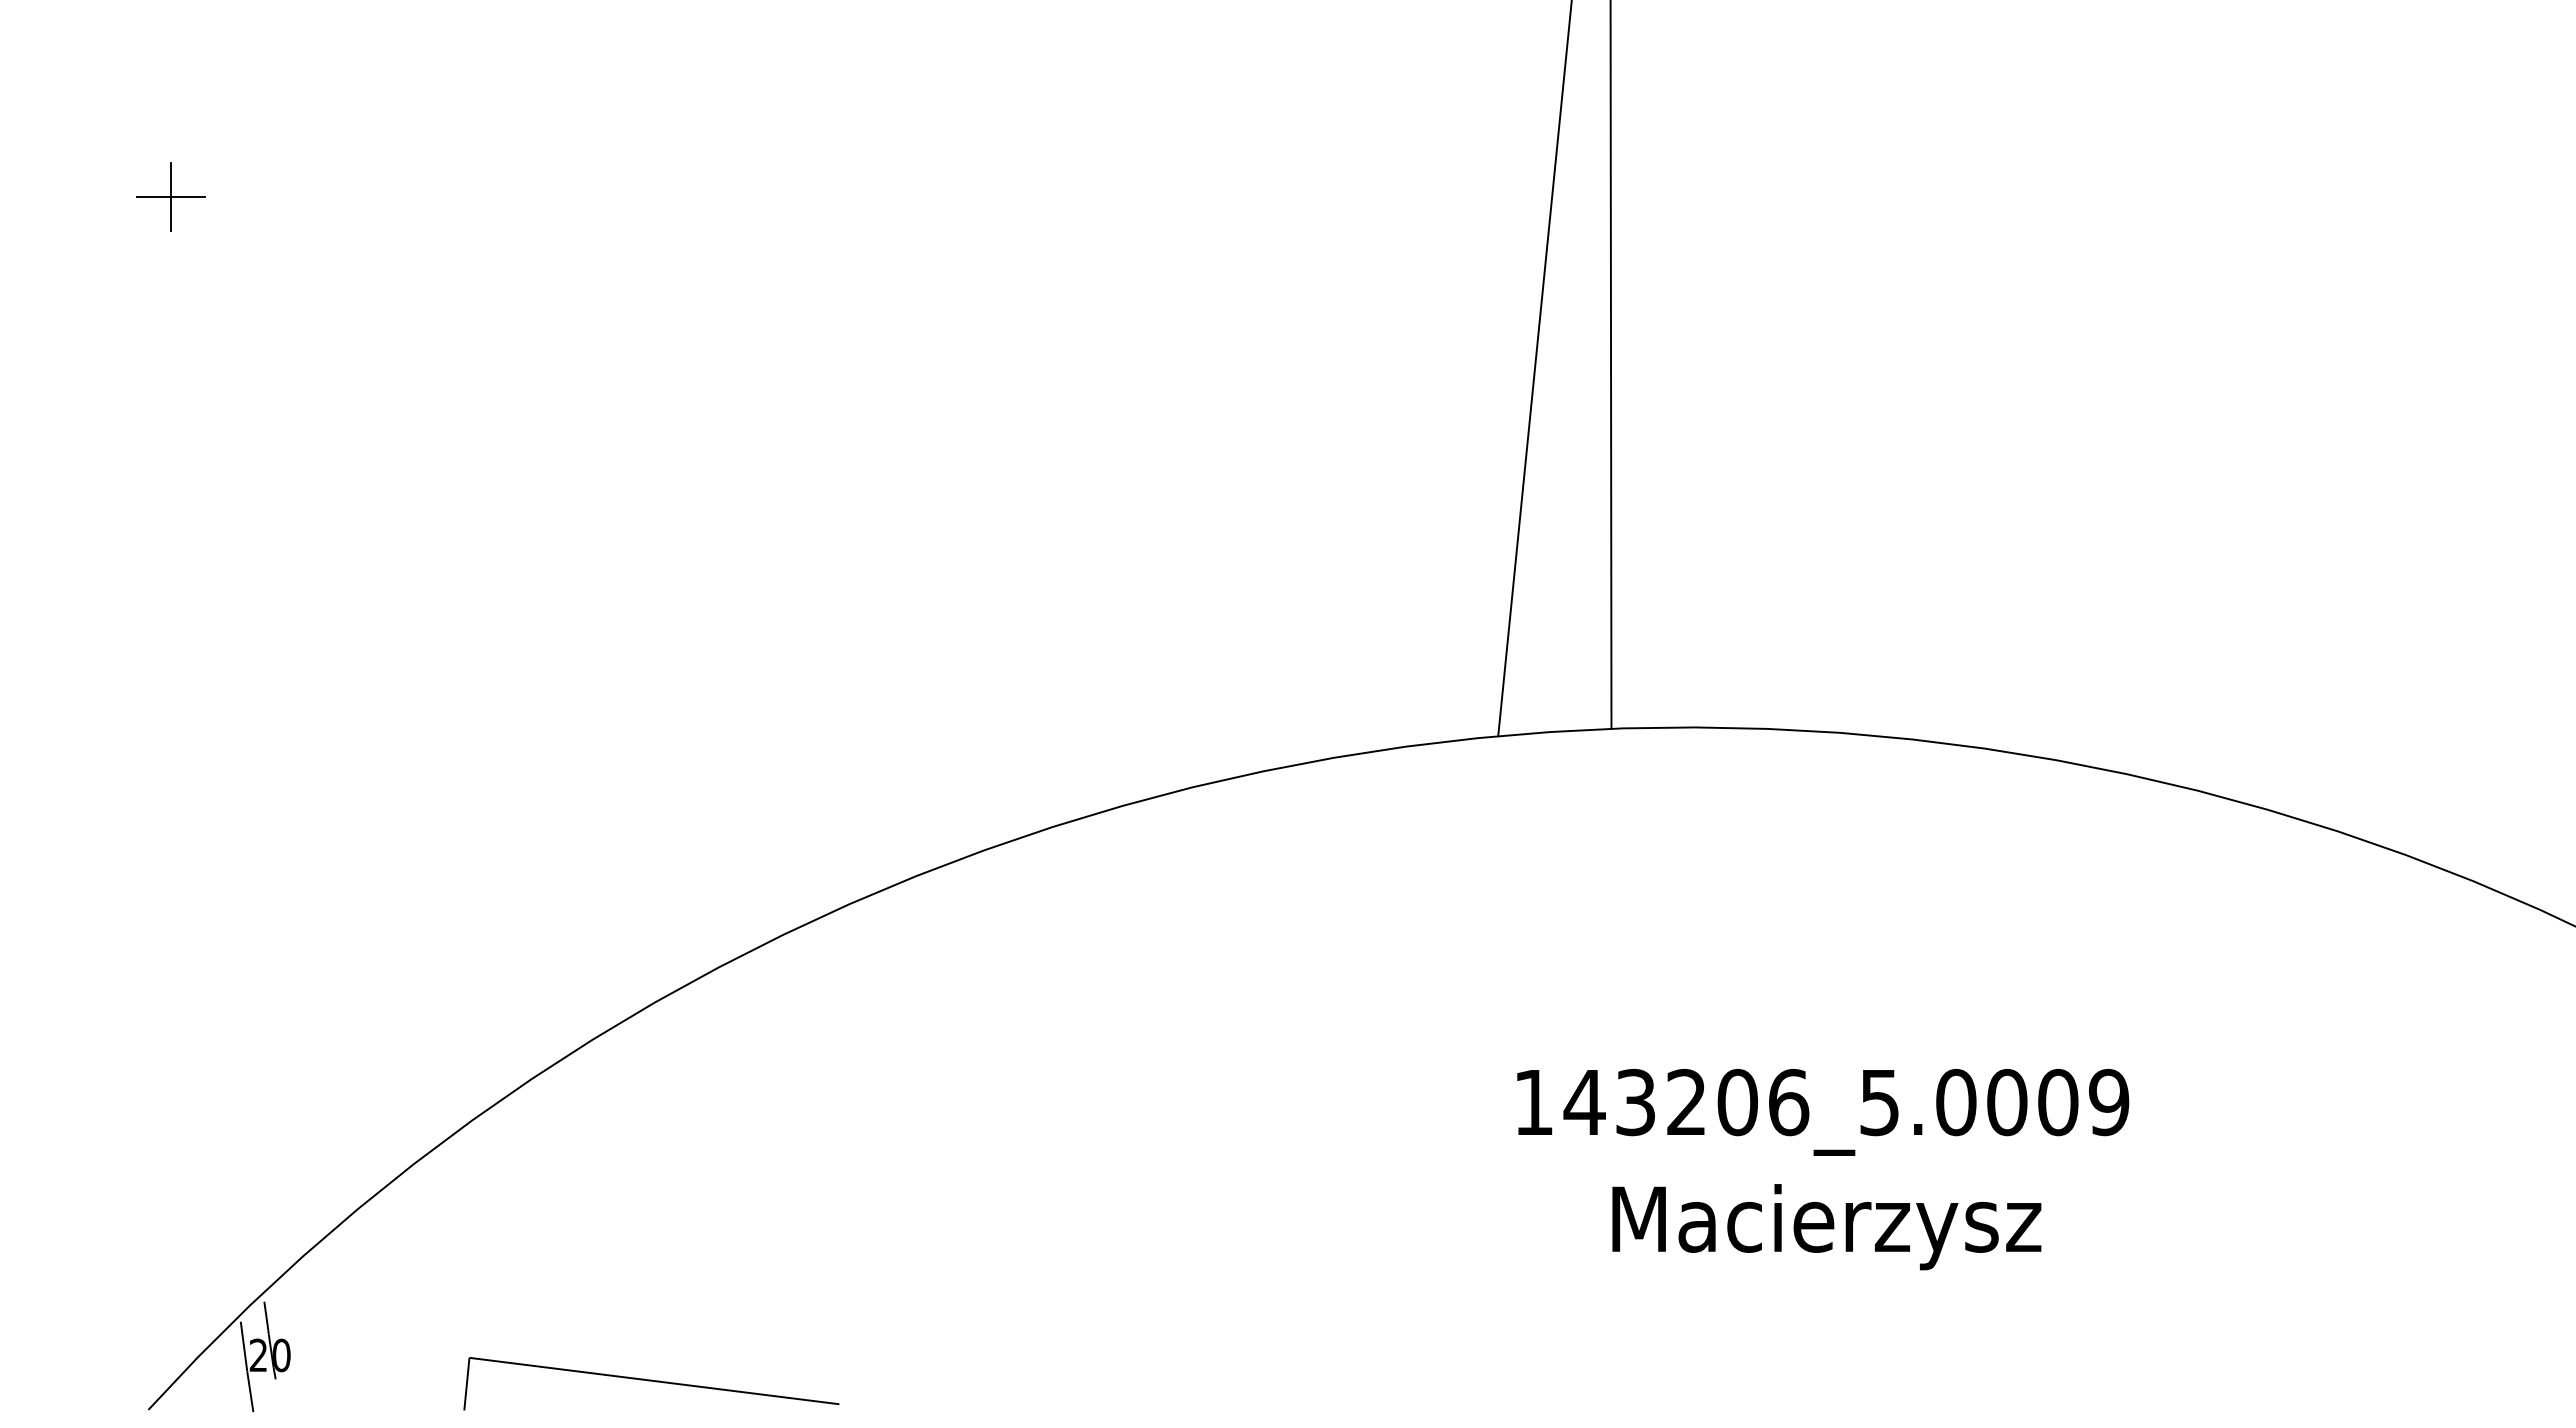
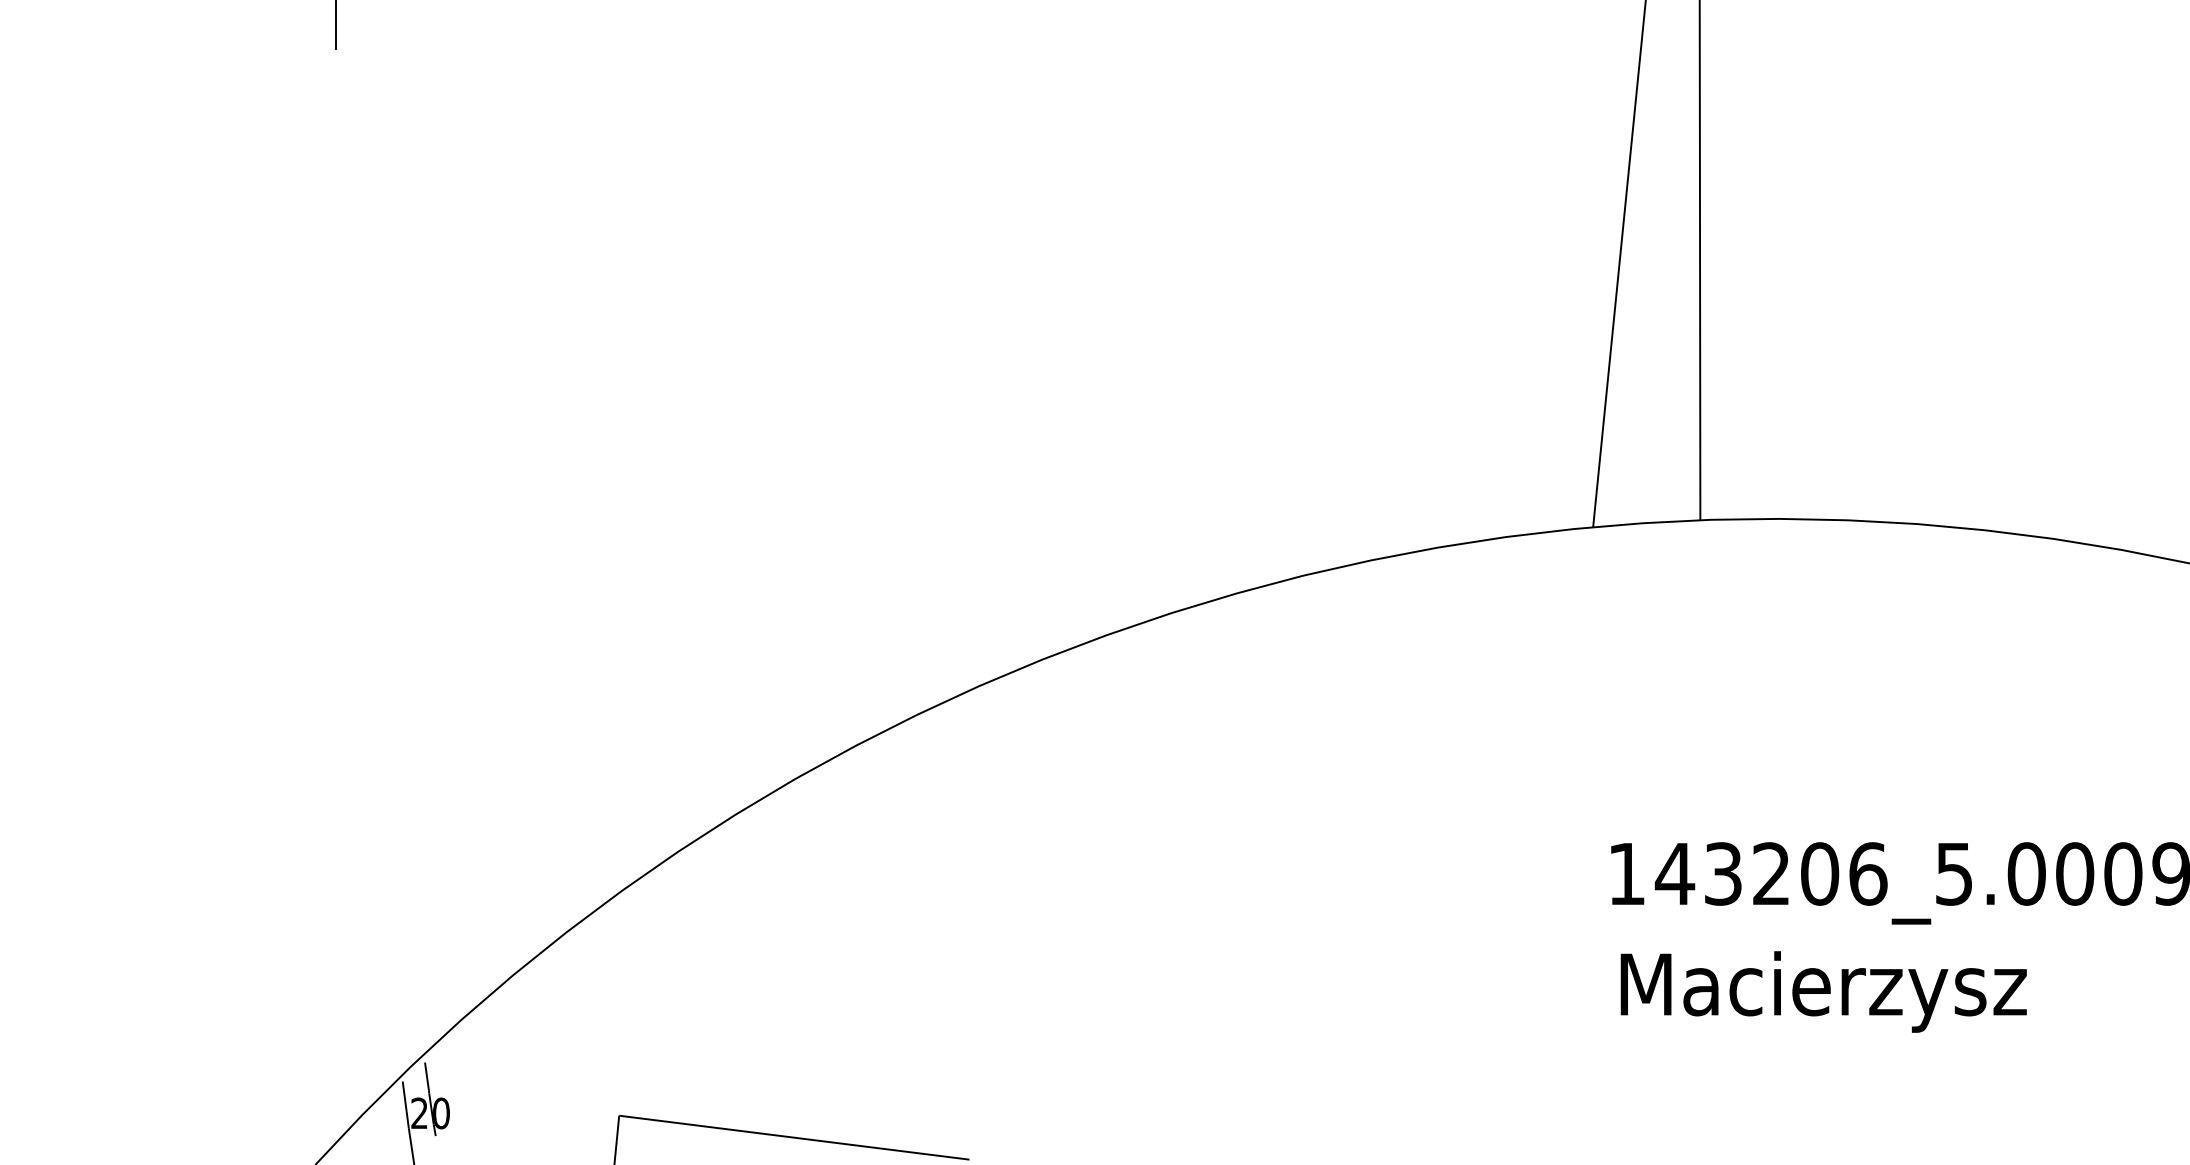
line: (170, 196) -> (336, 16), removed
text: (1826, 1227) -> (1823, 992), moved

